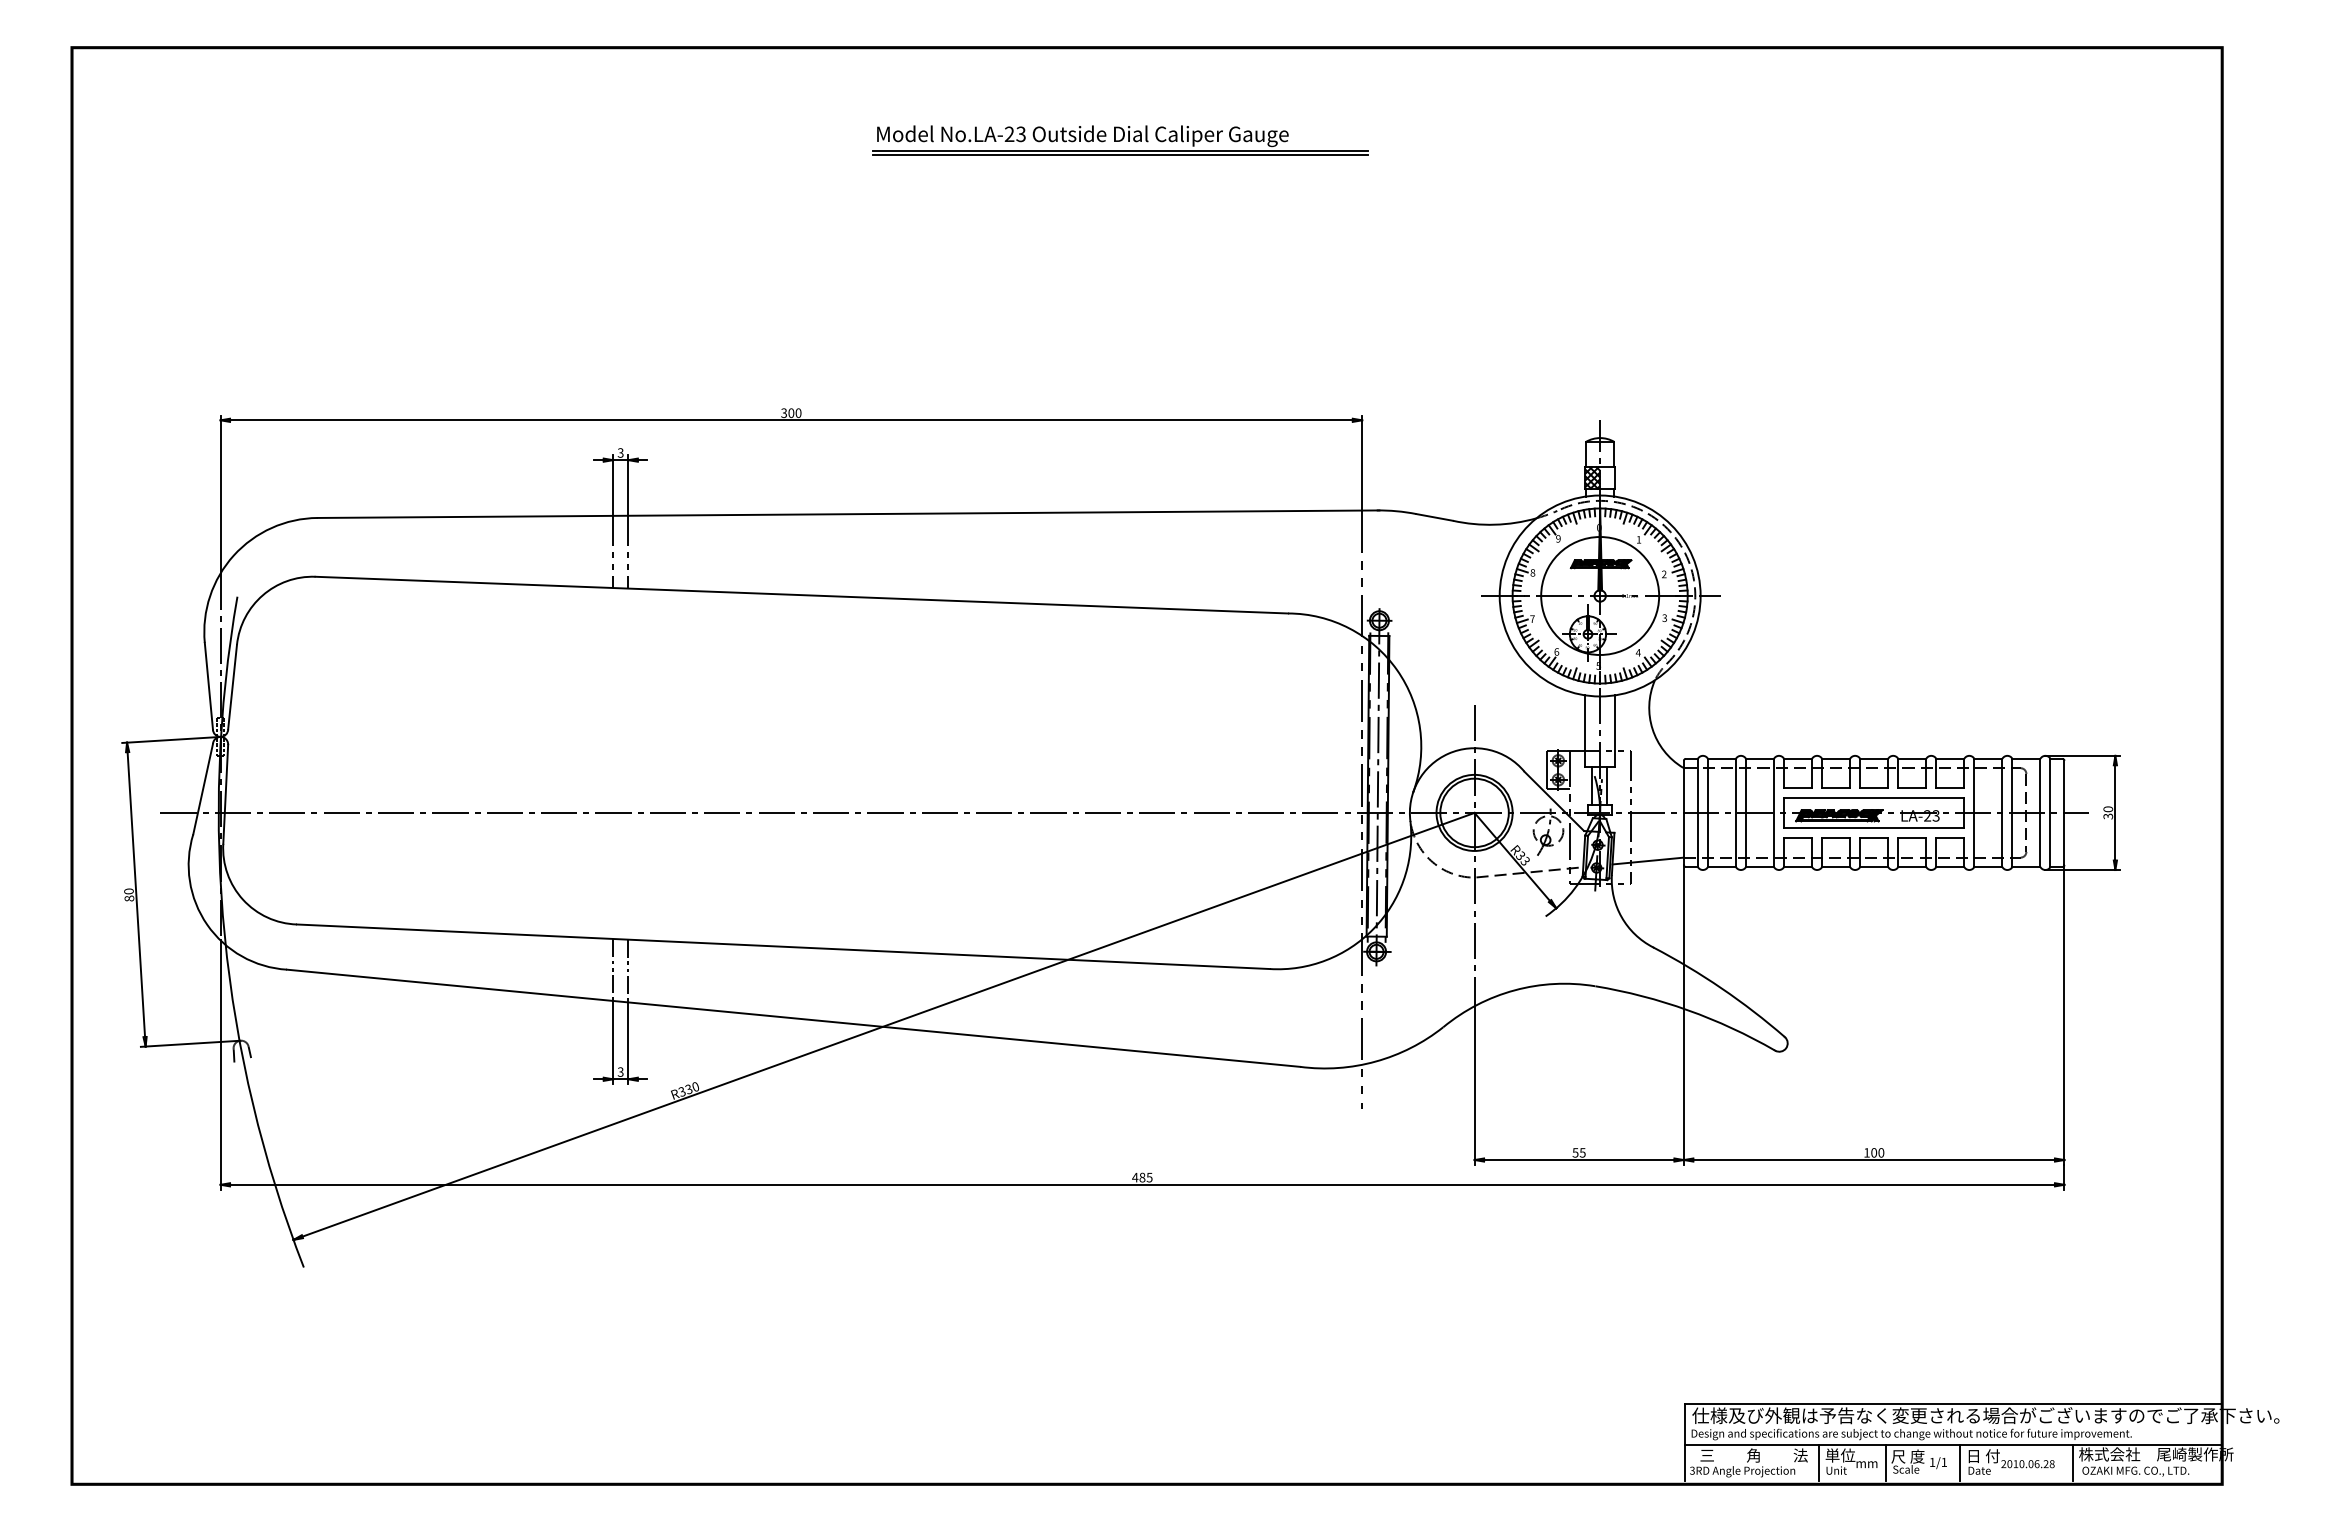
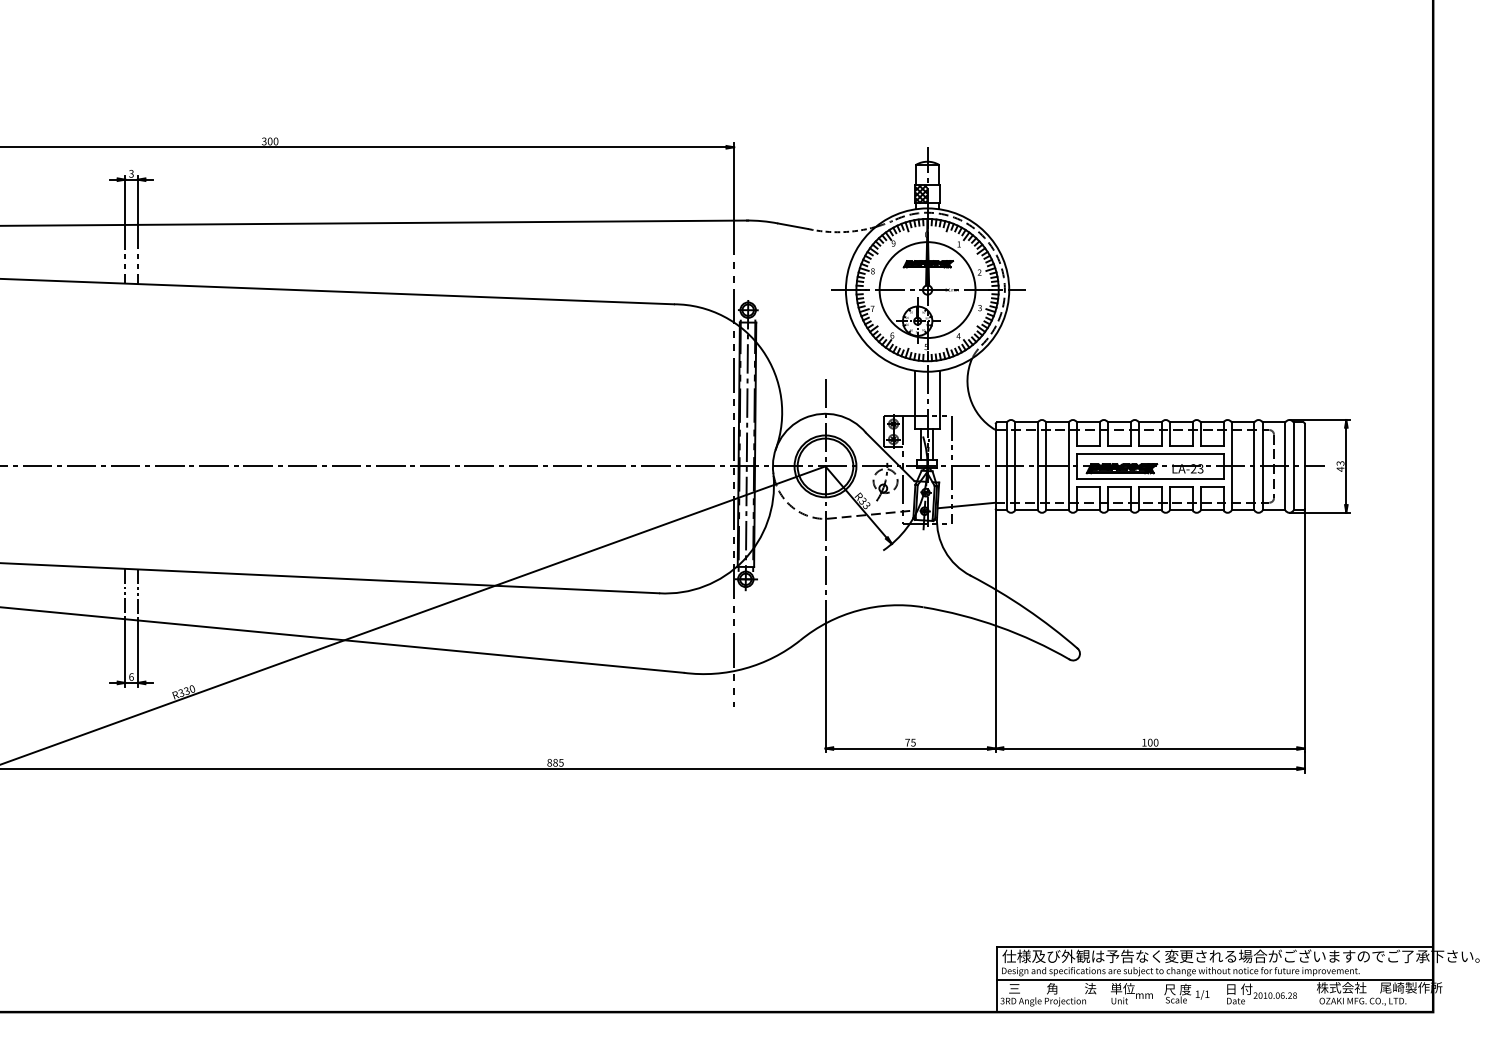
arc: (1494, 524) -> (841, 231), solid -> dashed
text: (2108, 812) -> (1340, 466), 30 -> 43
text: (620, 1071) -> (131, 676), 3 -> 6
text: (1575, 1152) -> (907, 742), 55 -> 75
text: (1135, 1177) -> (549, 762), 485 -> 885
line: (1819, 1462) -> (1105, 994), removed
line: (1885, 1462) -> (1159, 994), removed
line: (1960, 1462) -> (1220, 994), removed
line: (2073, 1462) -> (1312, 994), removed

